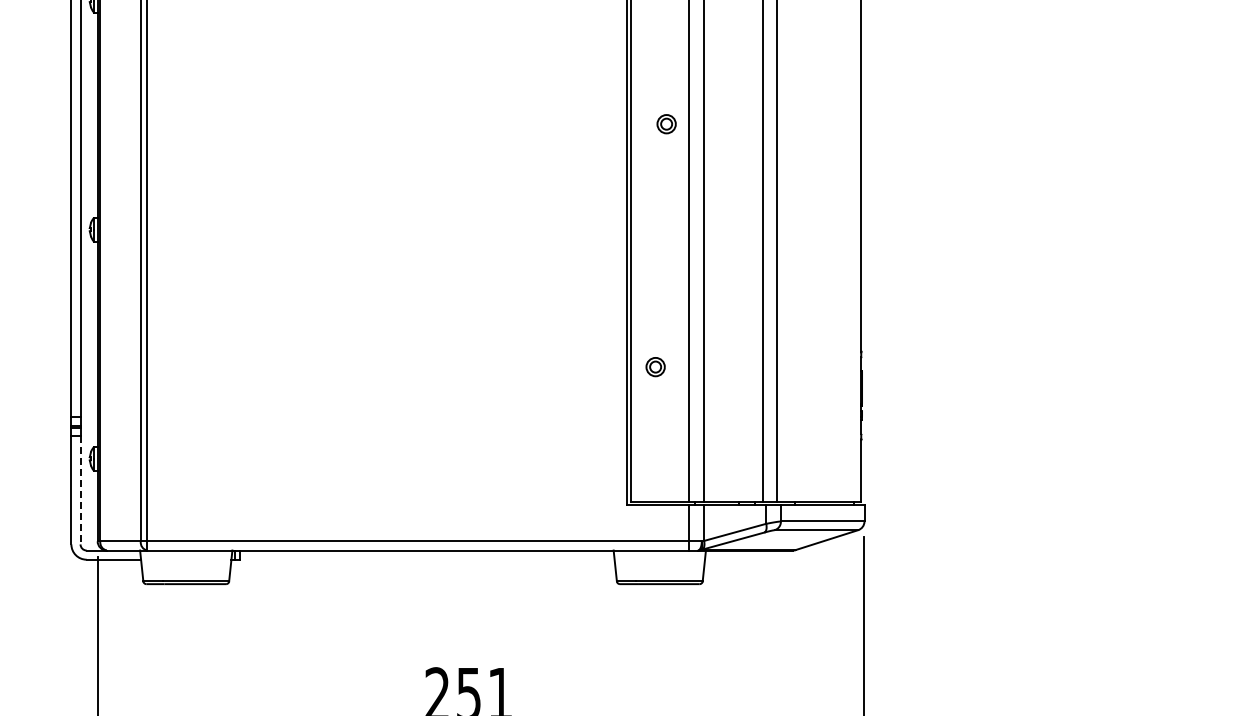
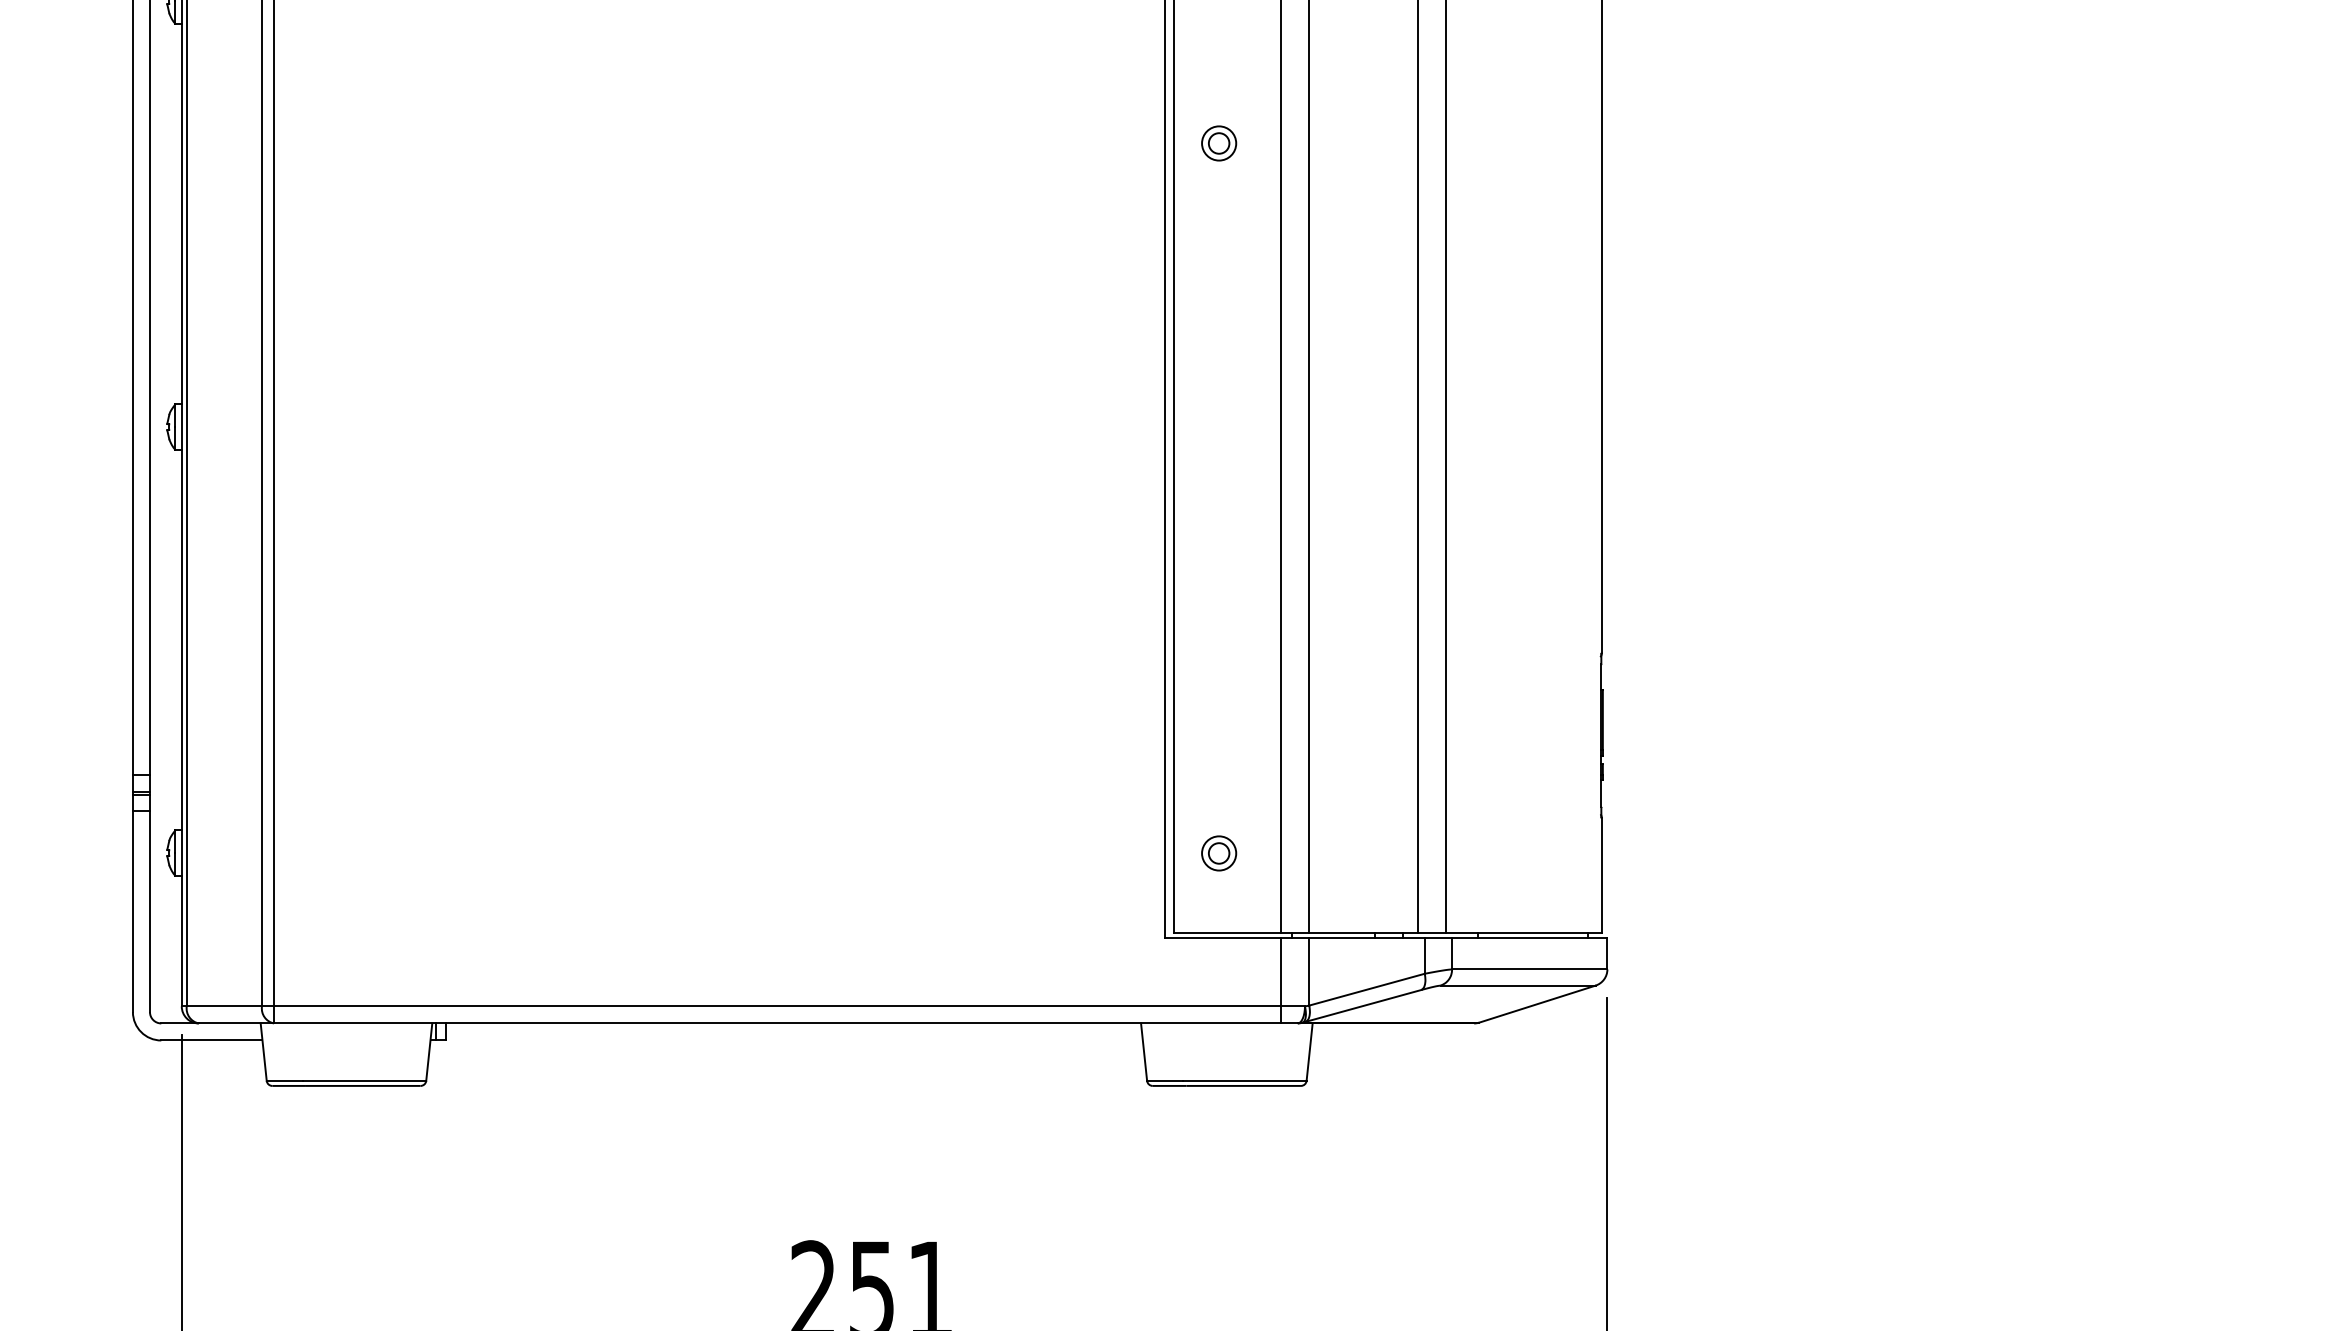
part: (666, 124) -> (1218, 144), moved
part: (655, 367) -> (1218, 854), moved
line: (80, 490) -> (149, 911), dashed -> solid

